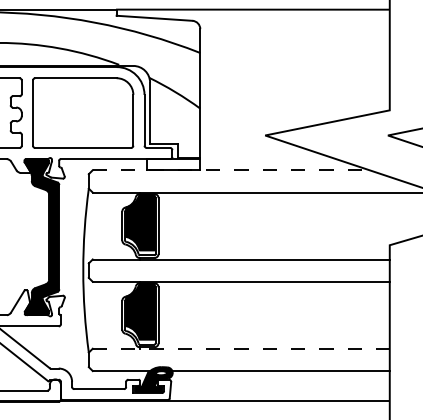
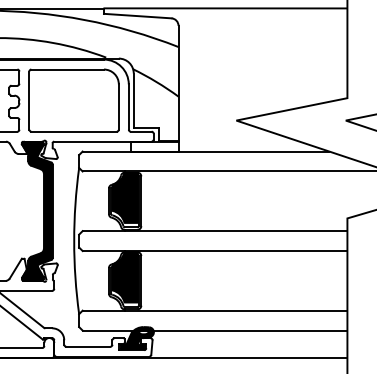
line: (231, 170) -> (206, 151), dashed -> solid
line: (241, 348) -> (215, 310), dashed -> solid

